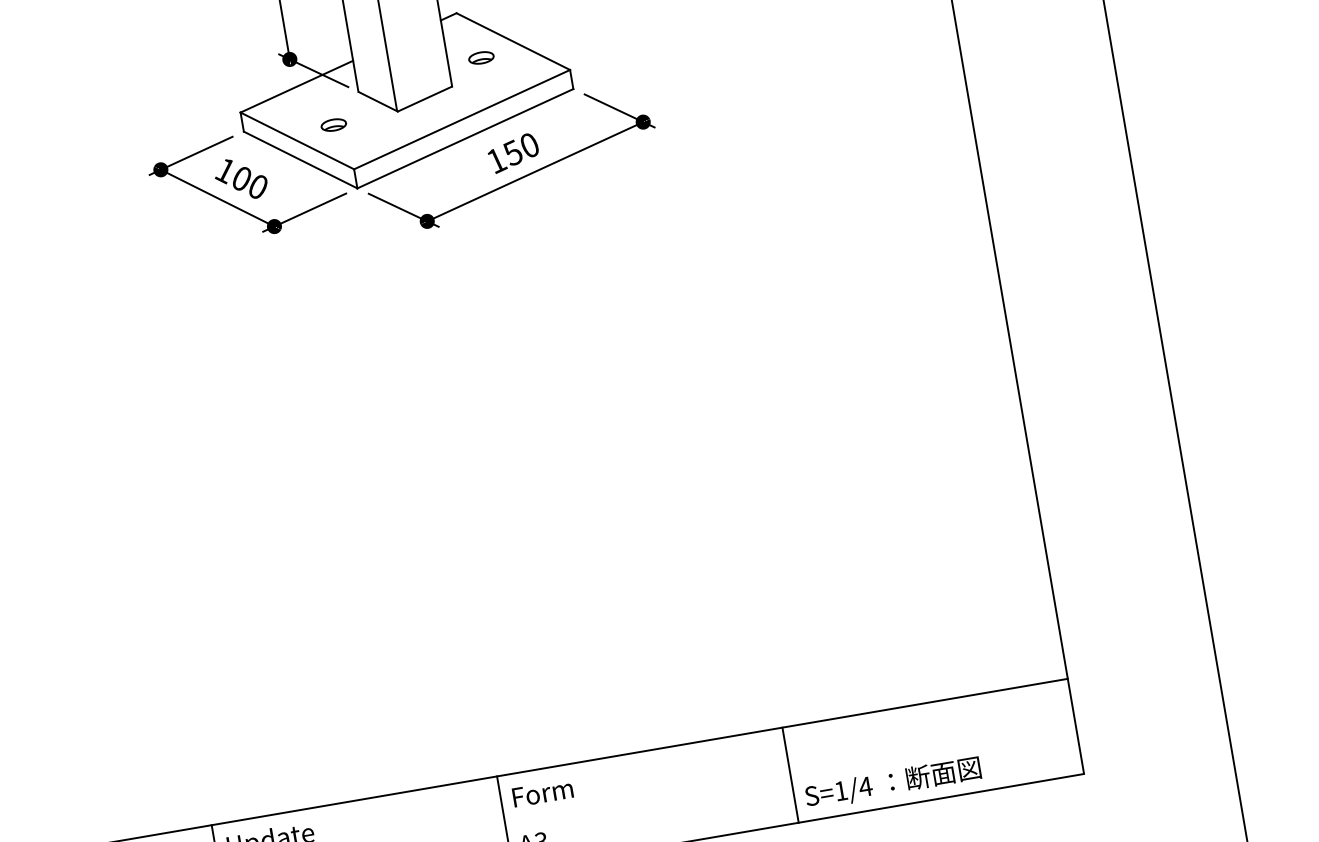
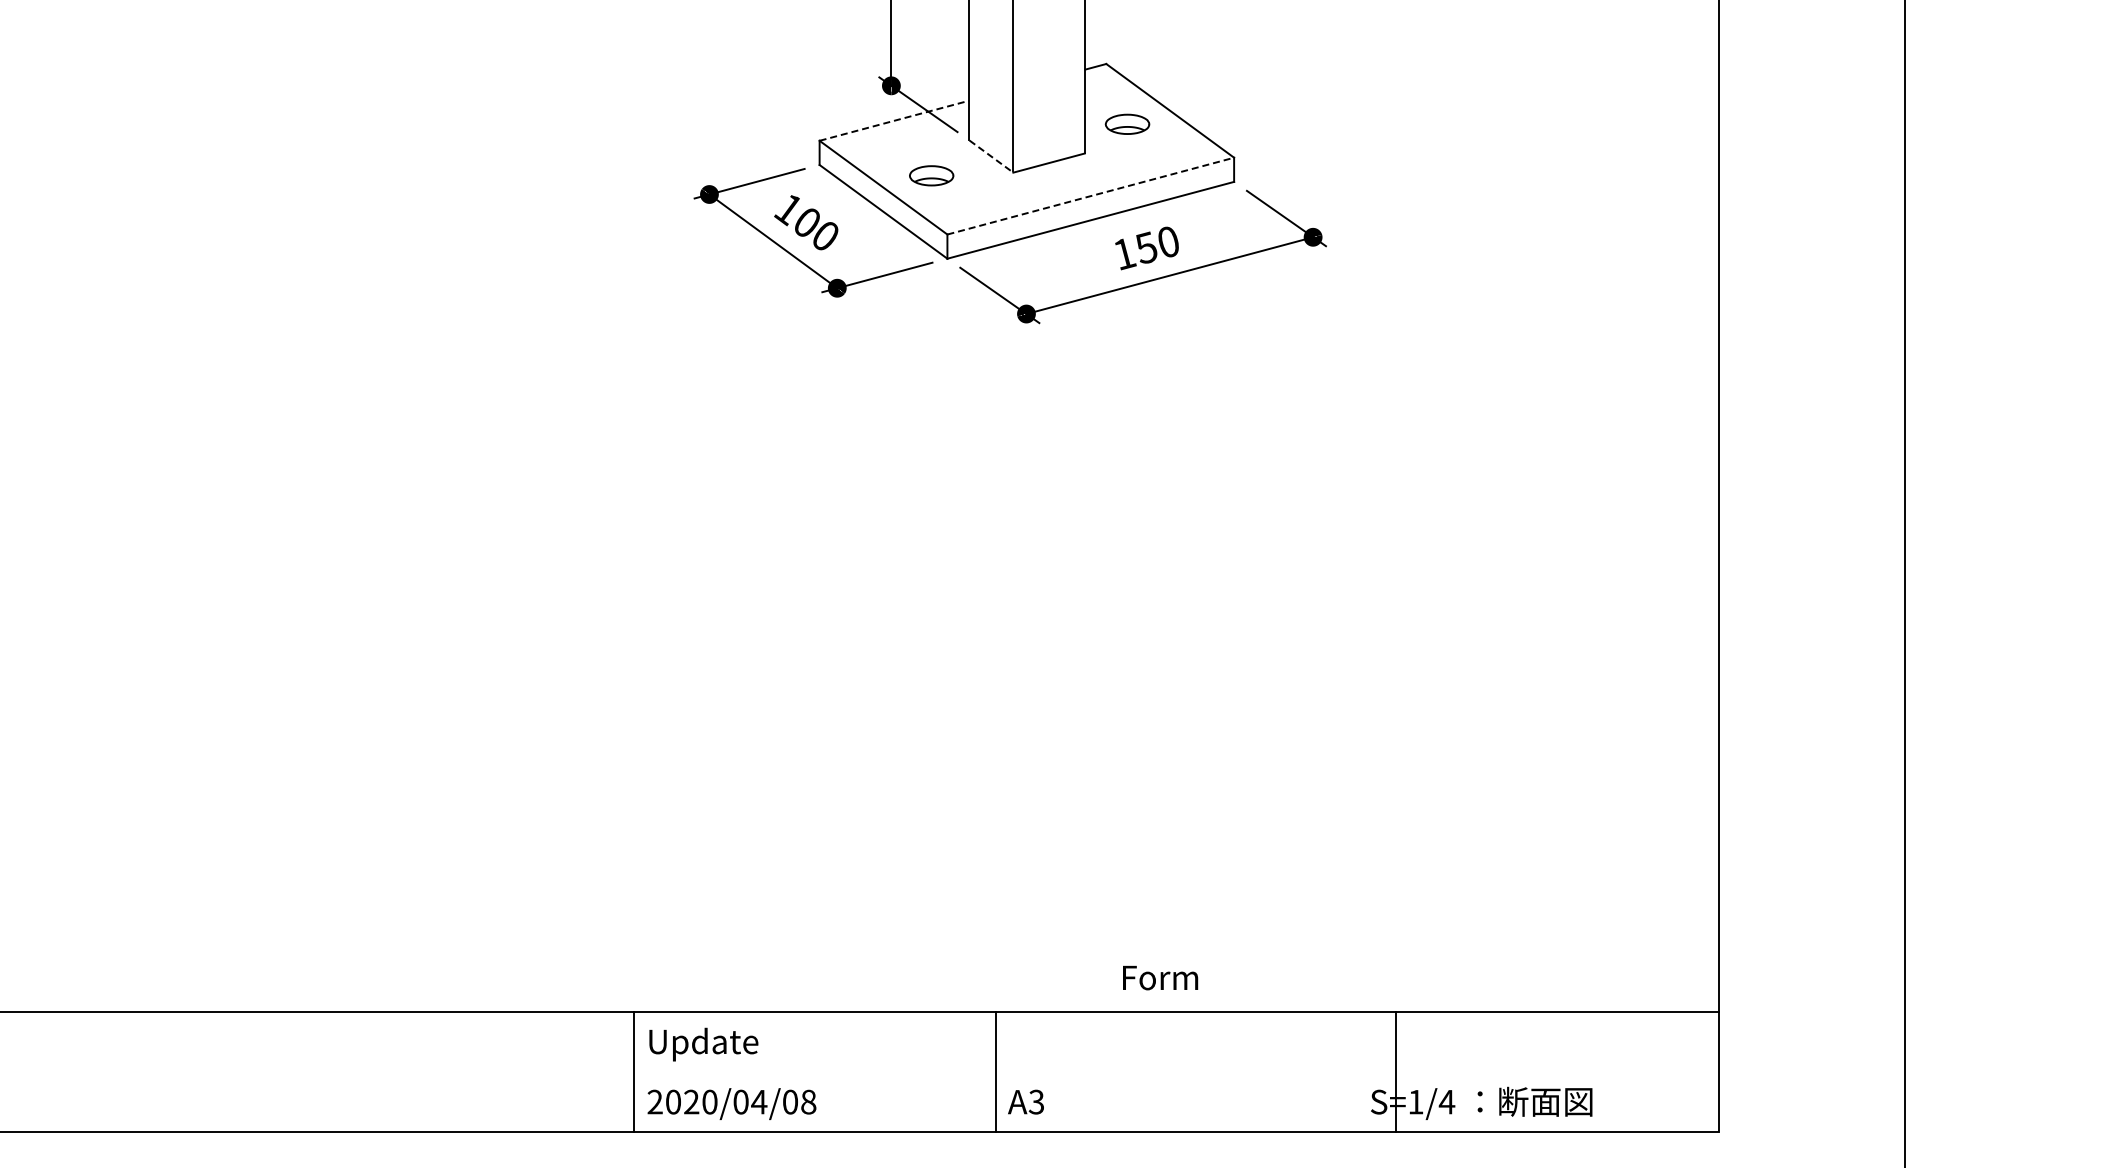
part: (481, 57) -> (1127, 123), size x1.4
line: (296, 86) -> (894, 120), solid -> dashed
line: (378, 101) -> (991, 156), solid -> dashed
line: (462, 119) -> (1091, 196), solid -> dashed
part: (333, 124) -> (931, 175), size x1.4
line: (790, 774) -> (1396, 1071), moved
text: (542, 792) -> (1160, 977), moved

